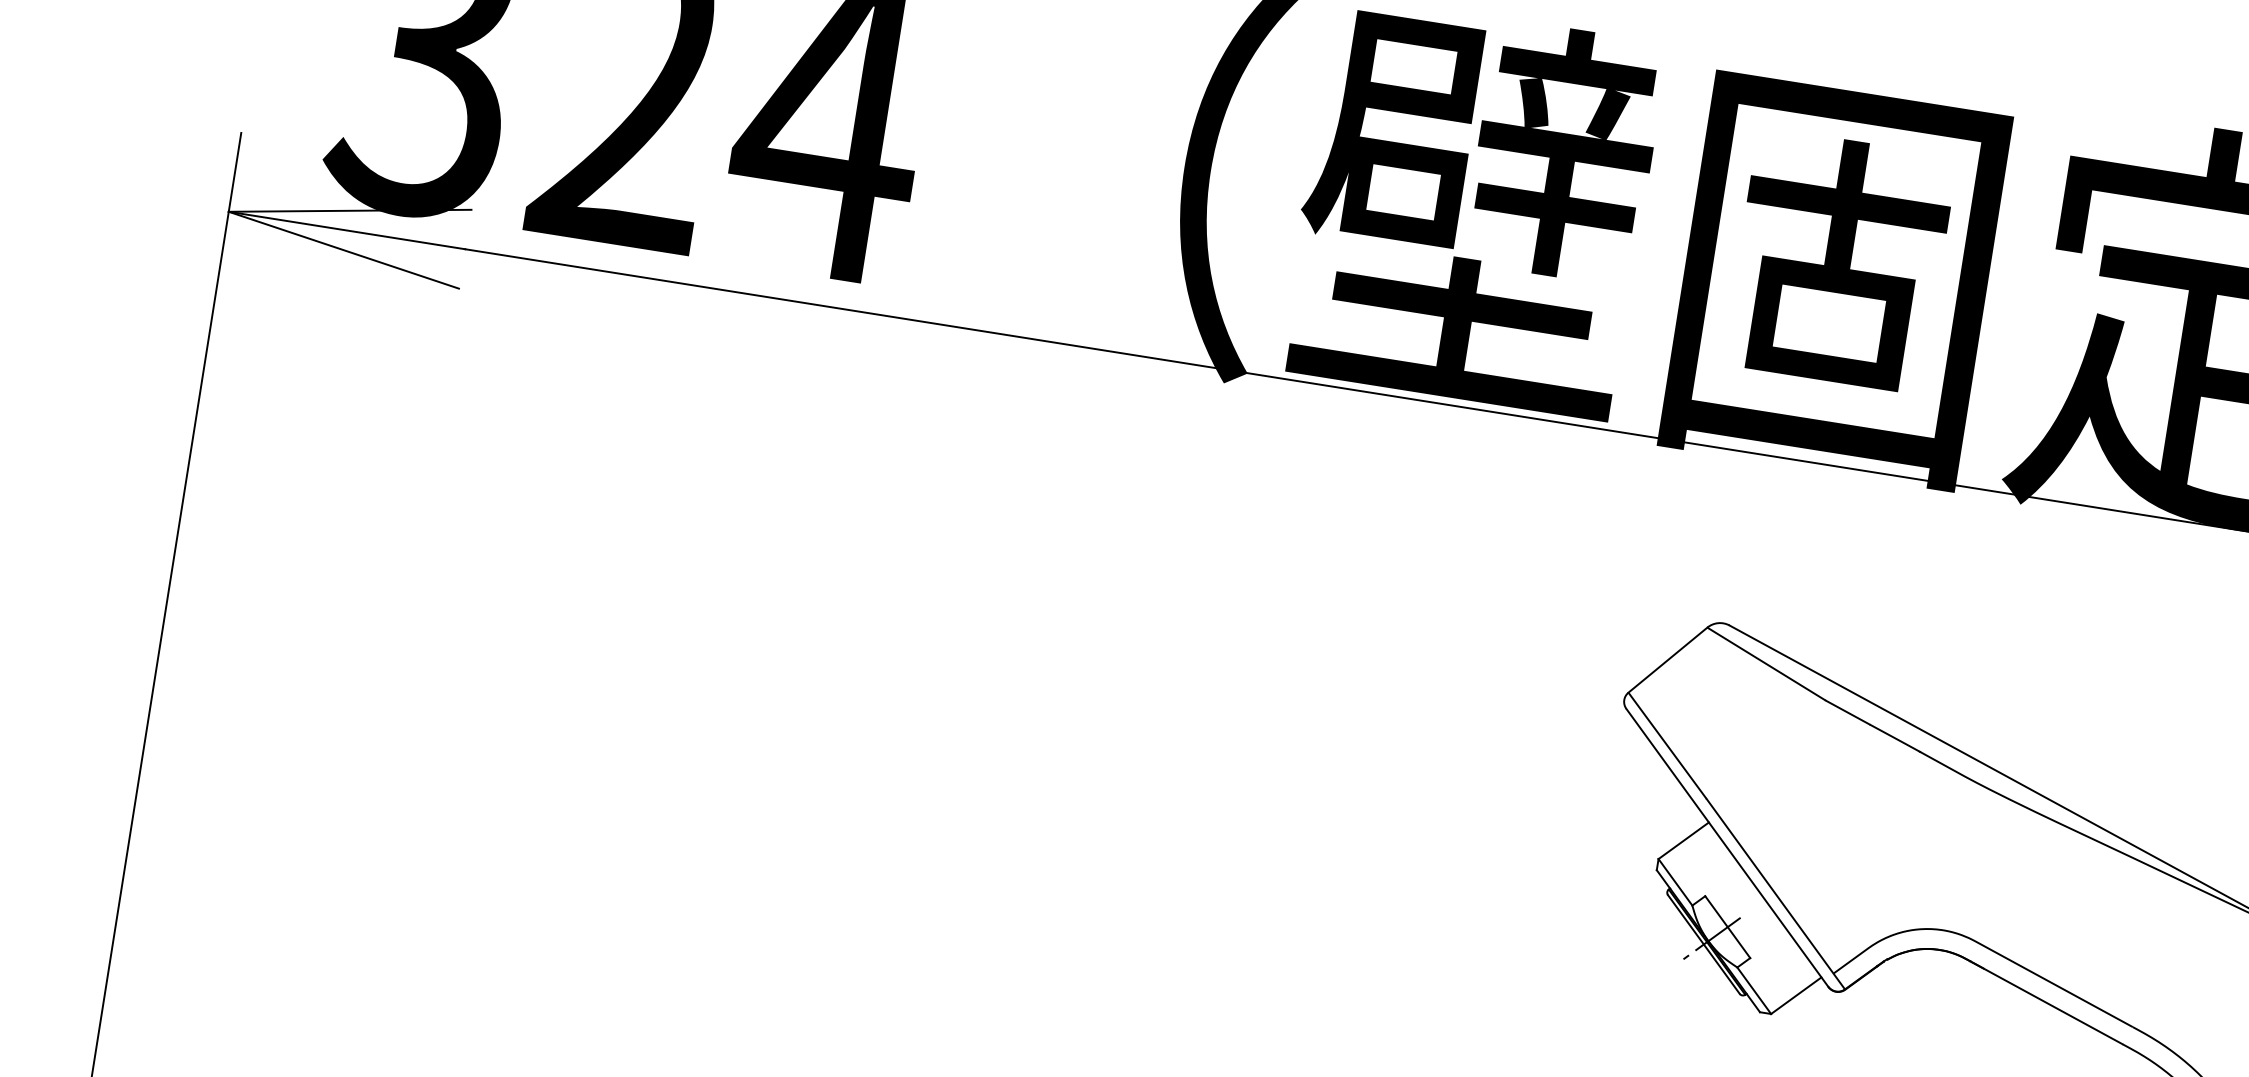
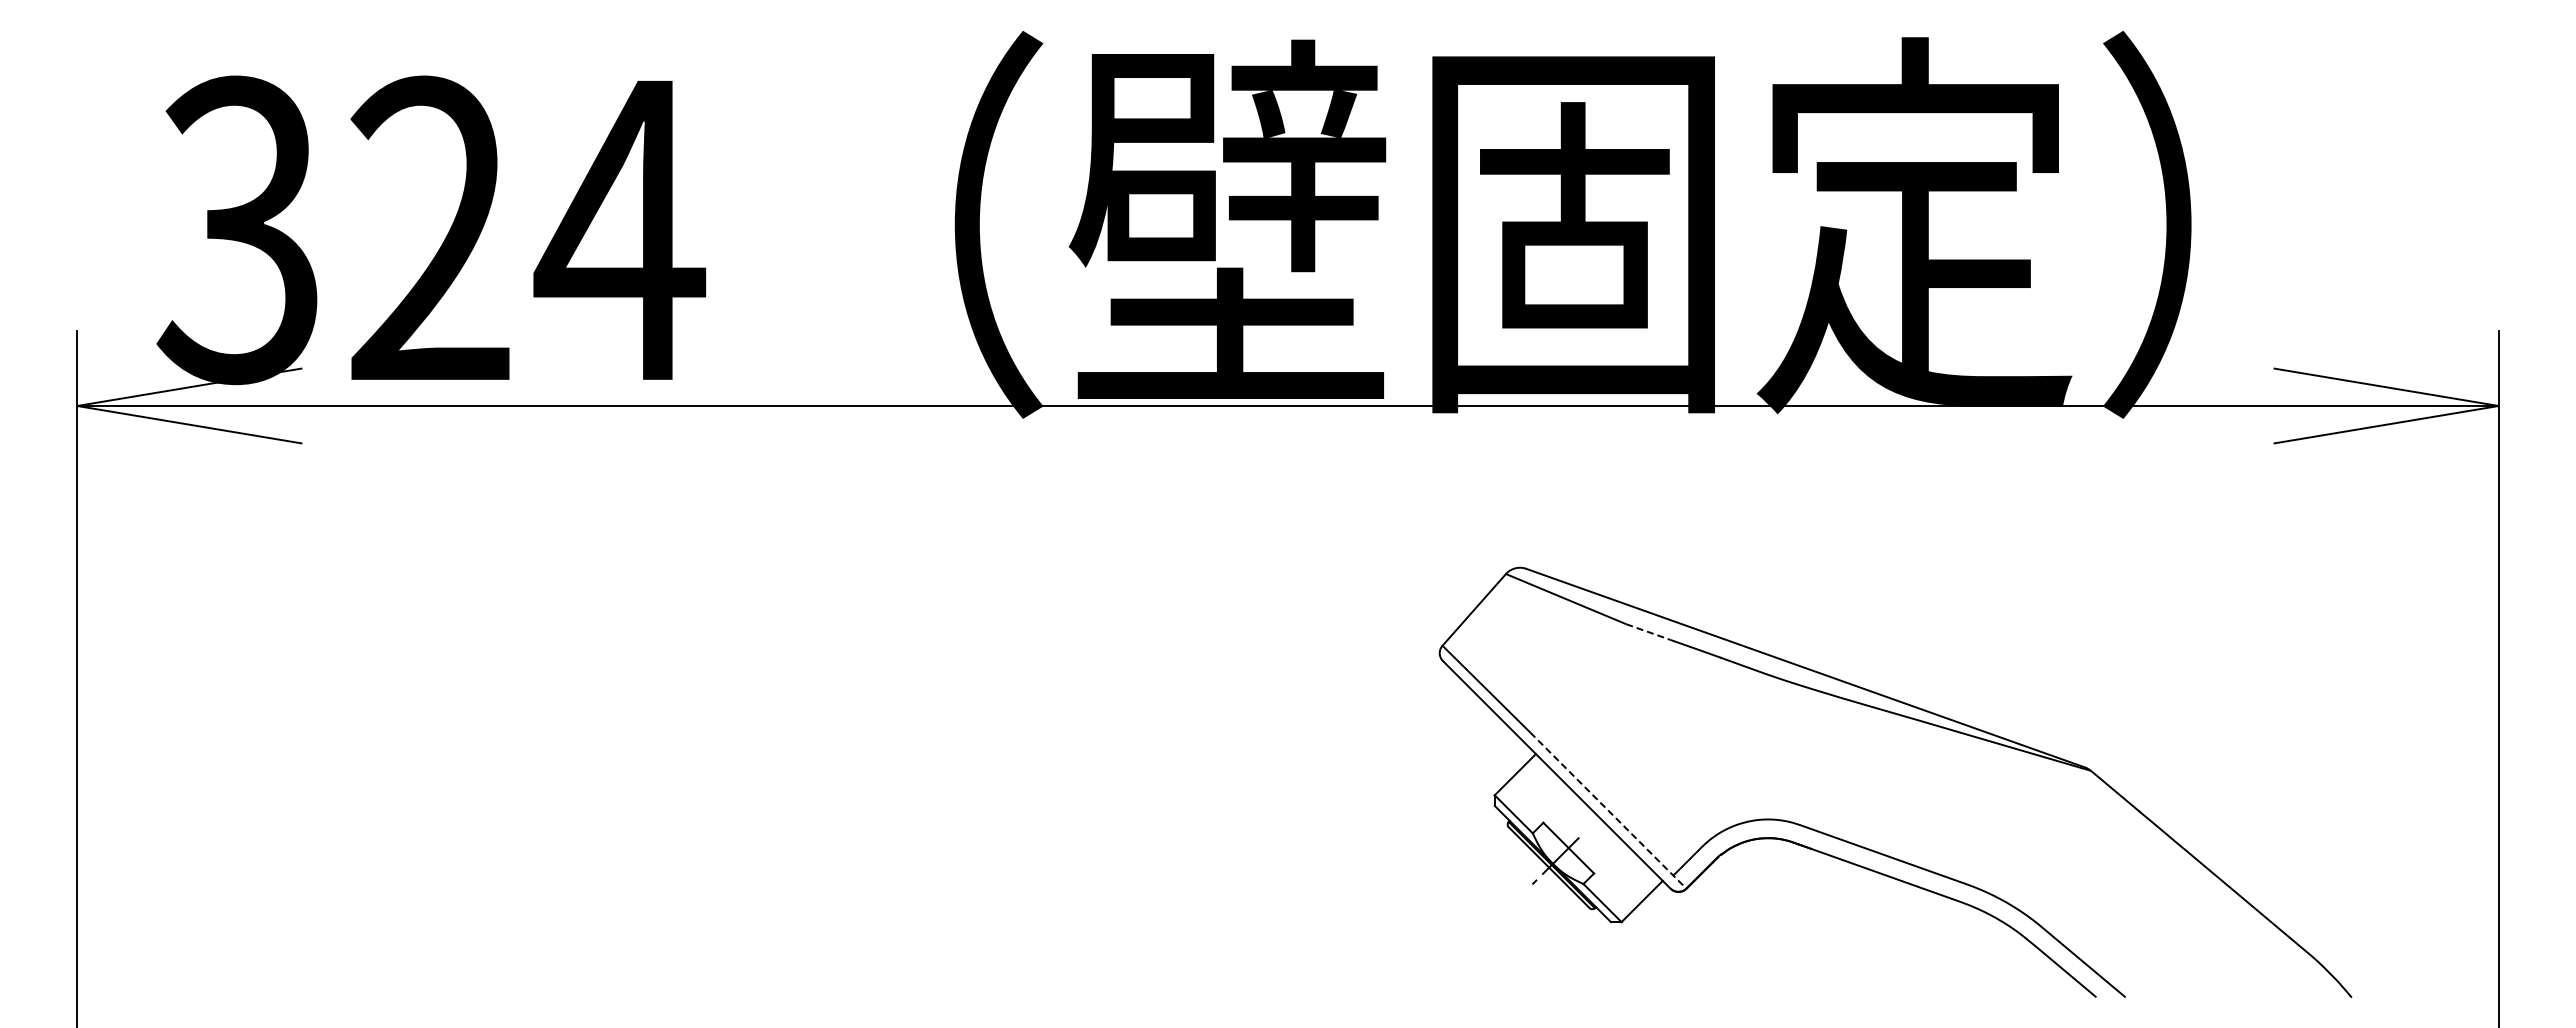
line: (1847, 713) -> (1648, 632), solid -> dashed
line: (1775, 894) -> (1608, 810), solid -> dashed

